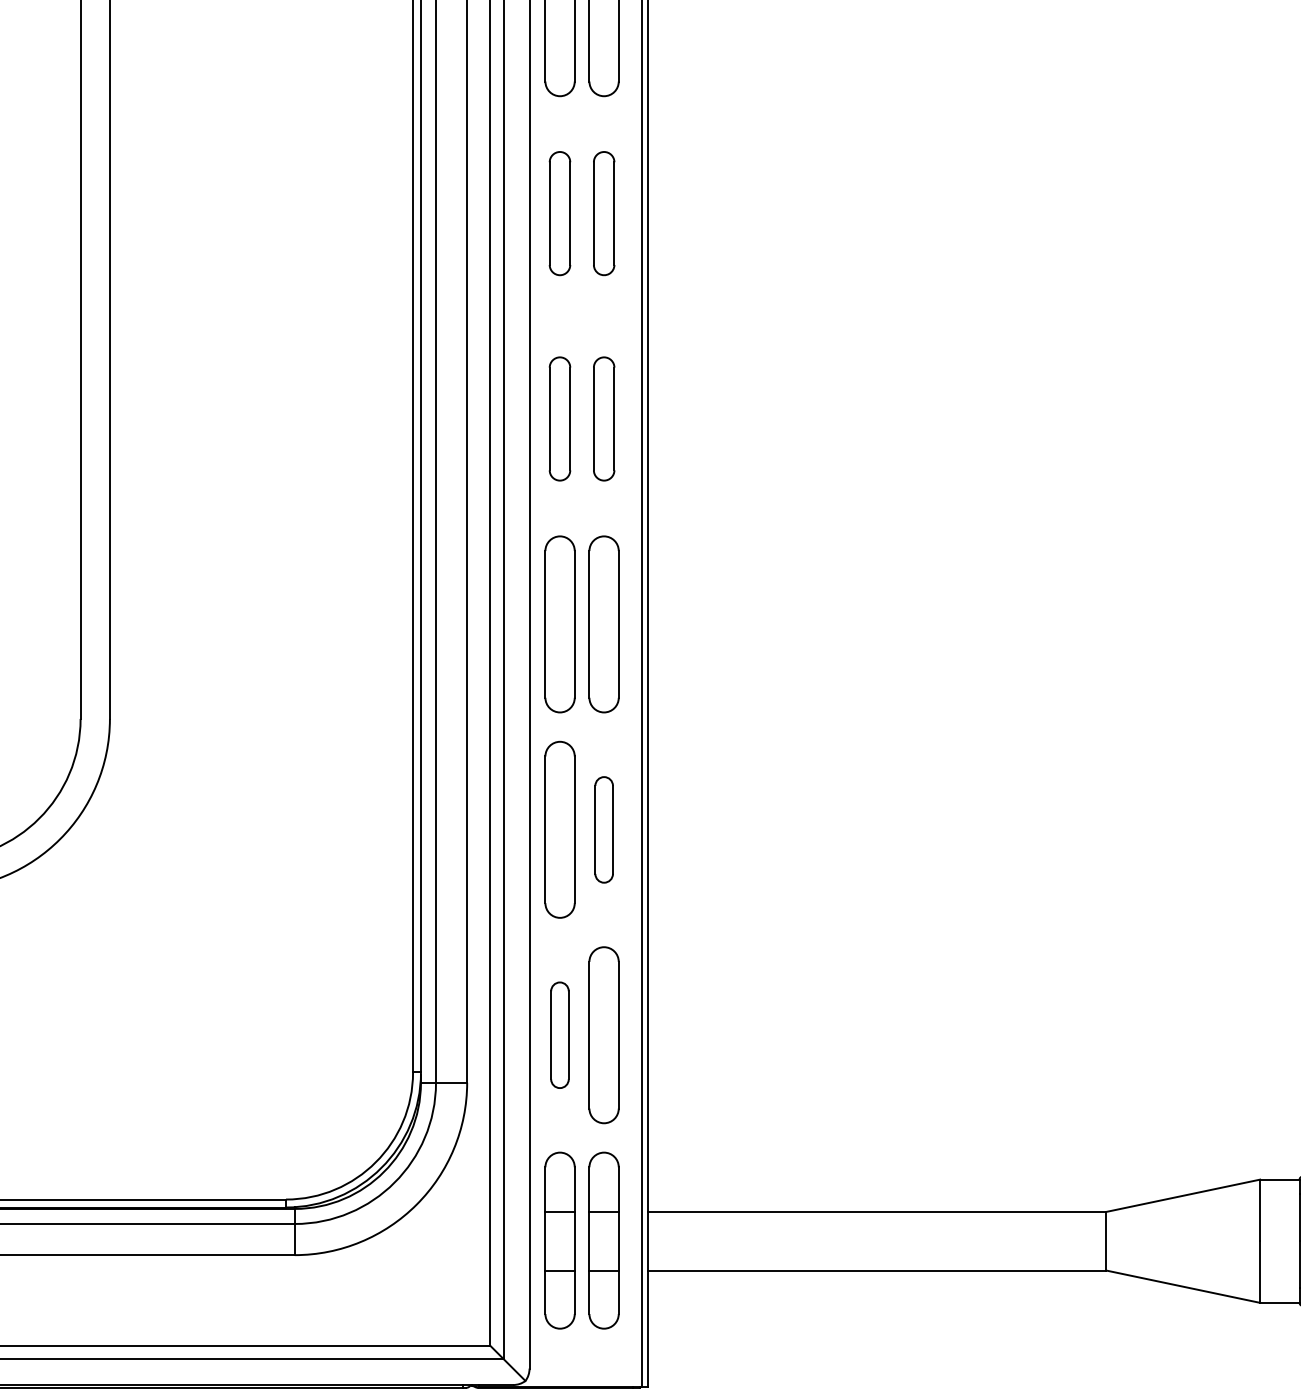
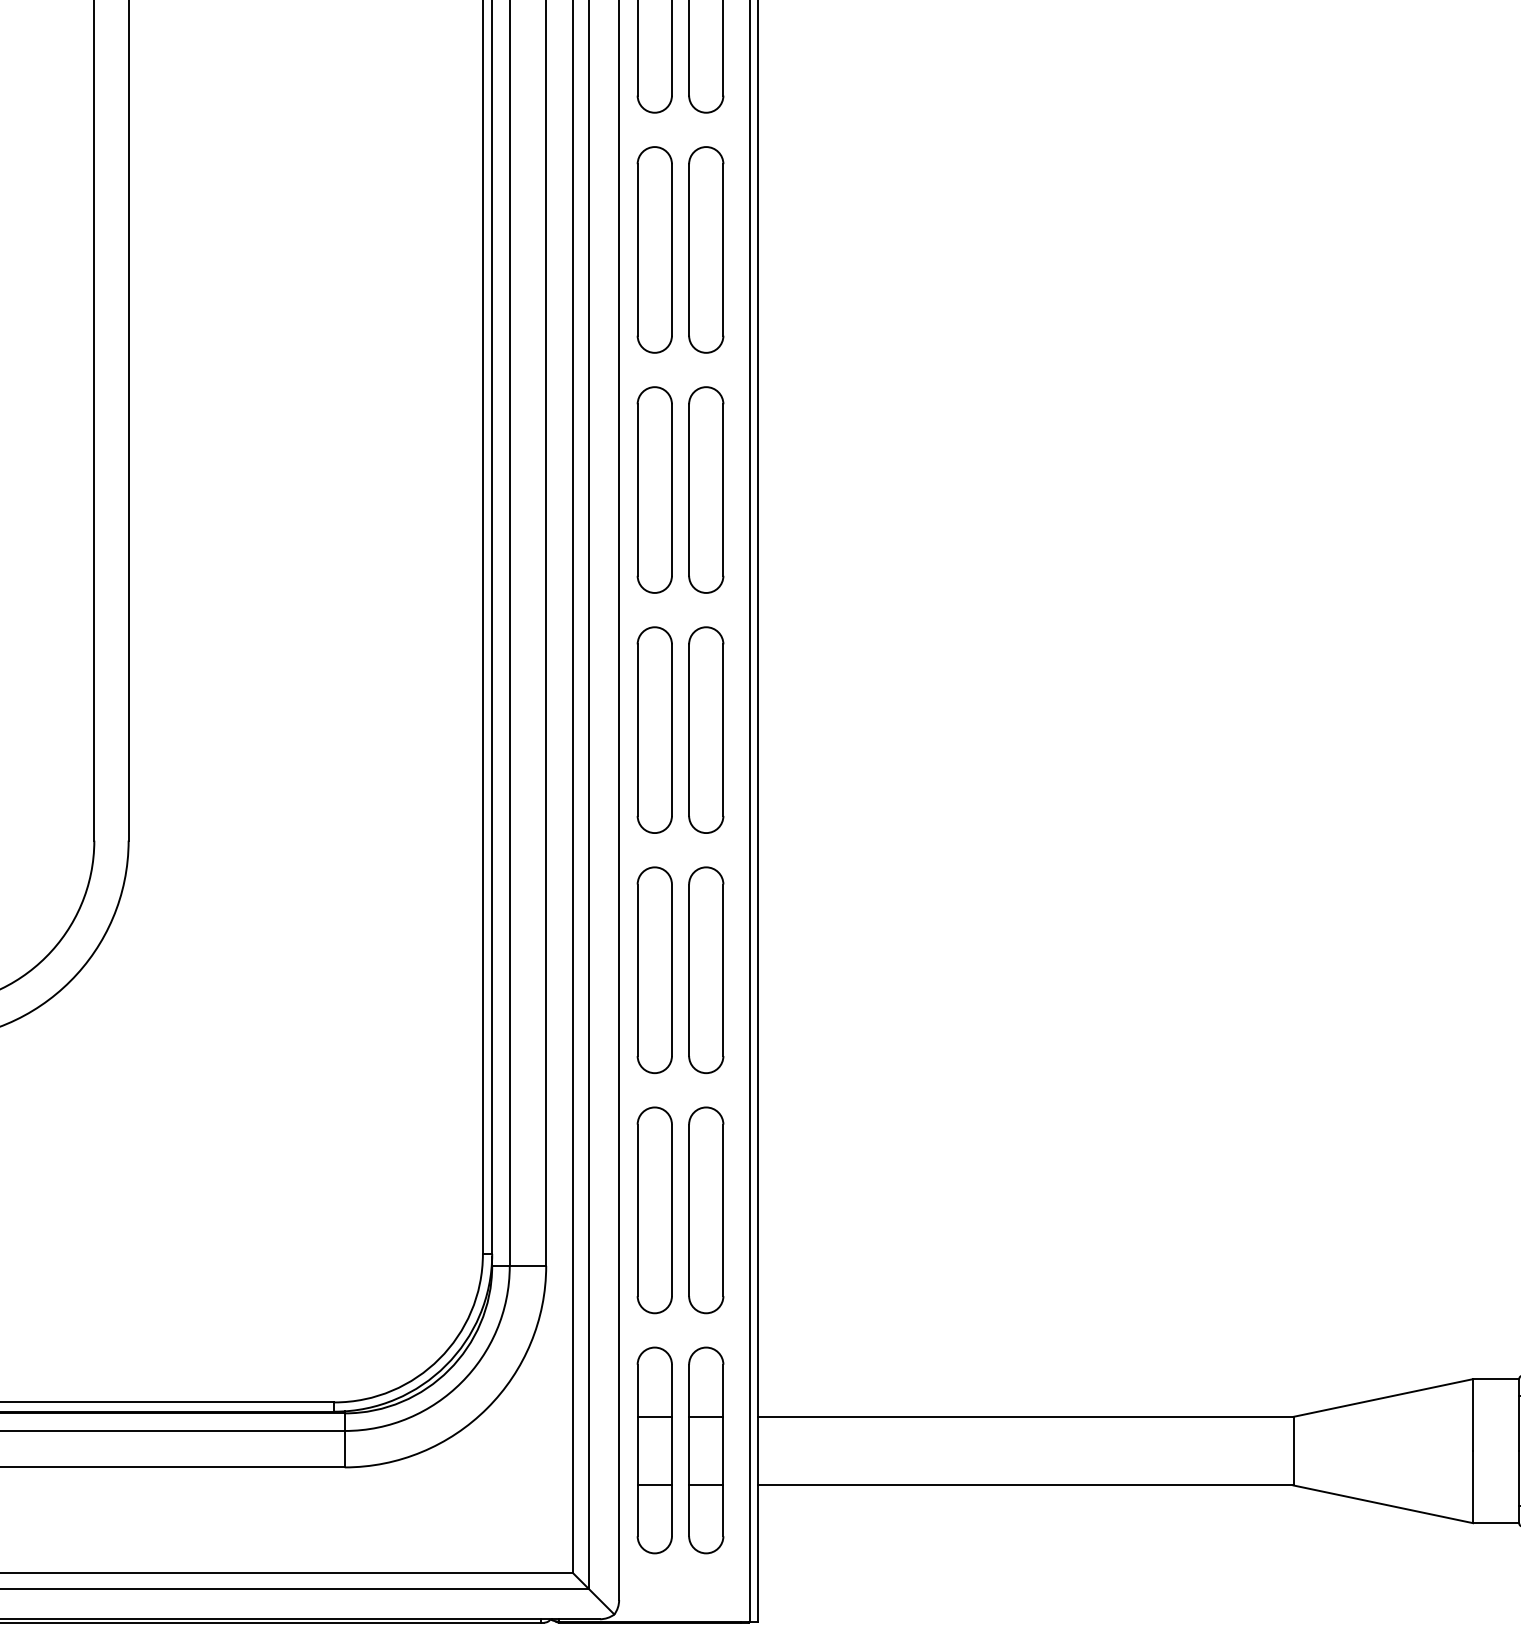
part: (559, 213) -> (654, 249), size x1.43
part: (604, 213) -> (706, 249), size x1.43
part: (559, 418) -> (654, 489), size x1.43
part: (604, 418) -> (706, 489), size x1.43
part: (604, 830) -> (706, 970), size x1.67
part: (559, 1035) -> (654, 1210), size x1.67

